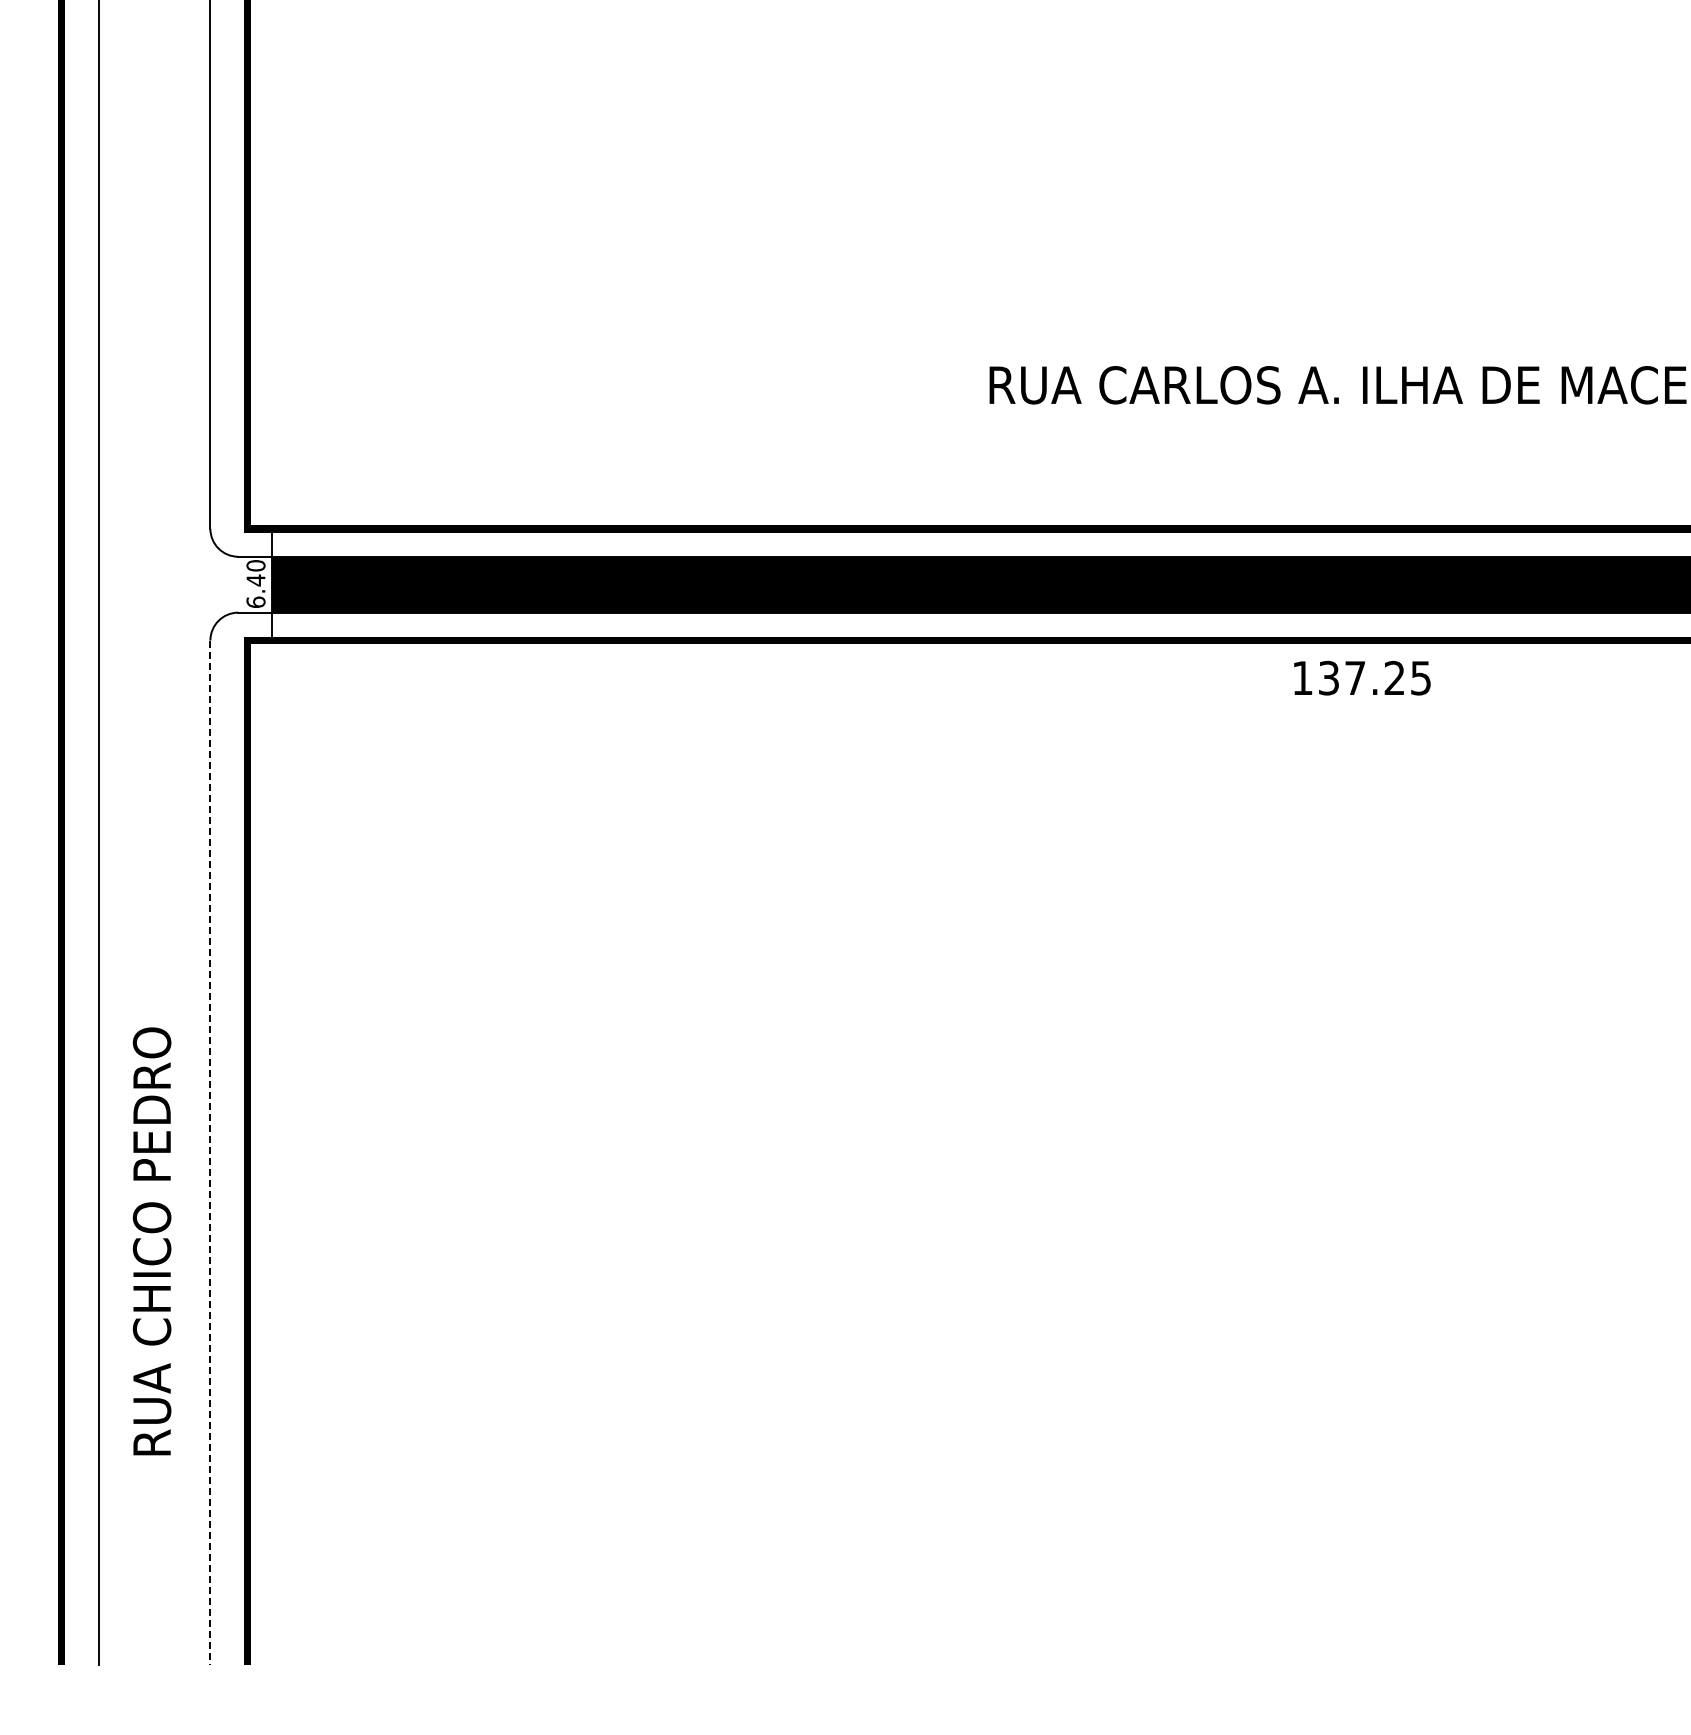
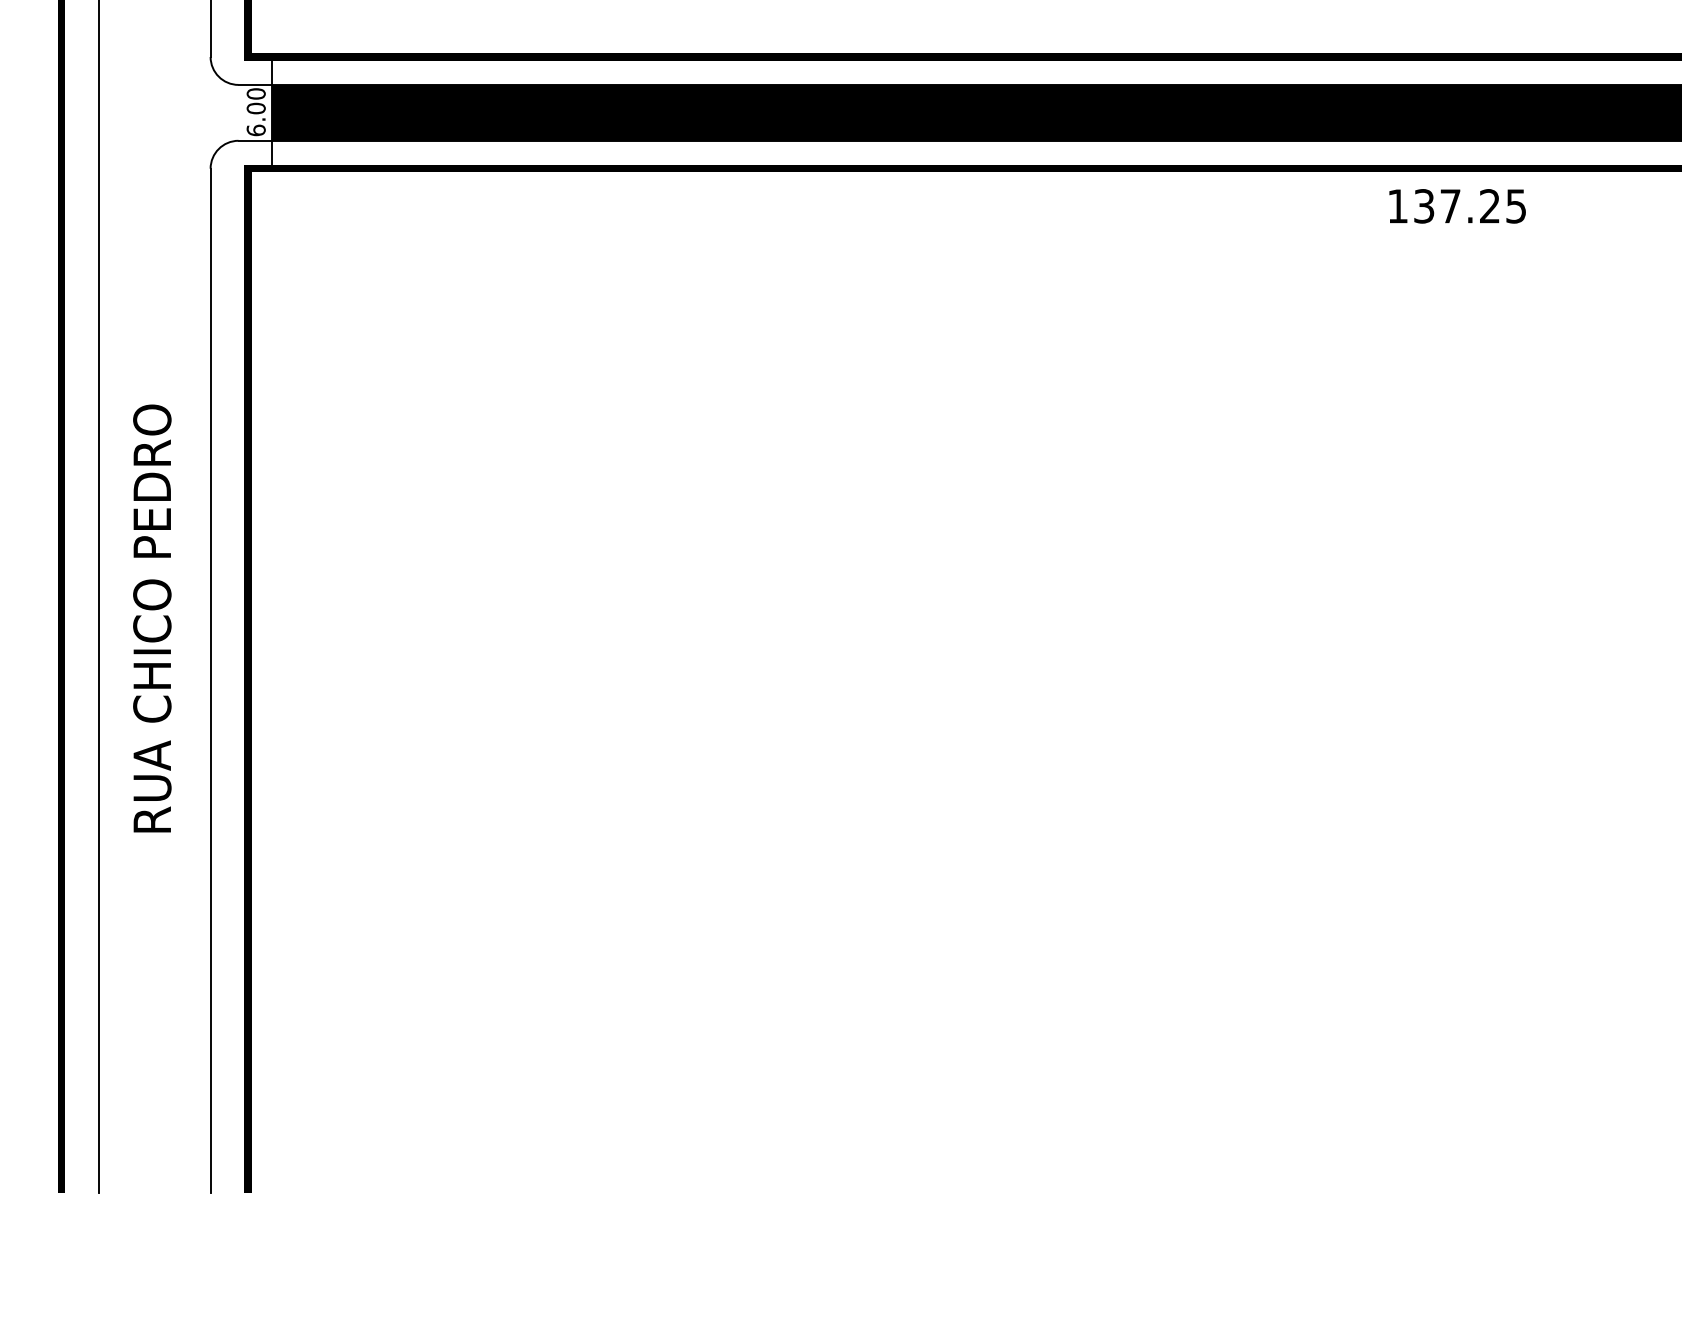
text: (255, 580) -> (255, 108), 6.40 -> 6.00
text: (1362, 677) -> (1457, 205), moved
line: (210, 1153) -> (210, 681), dashed -> solid
text: (151, 1241) -> (151, 618), moved

